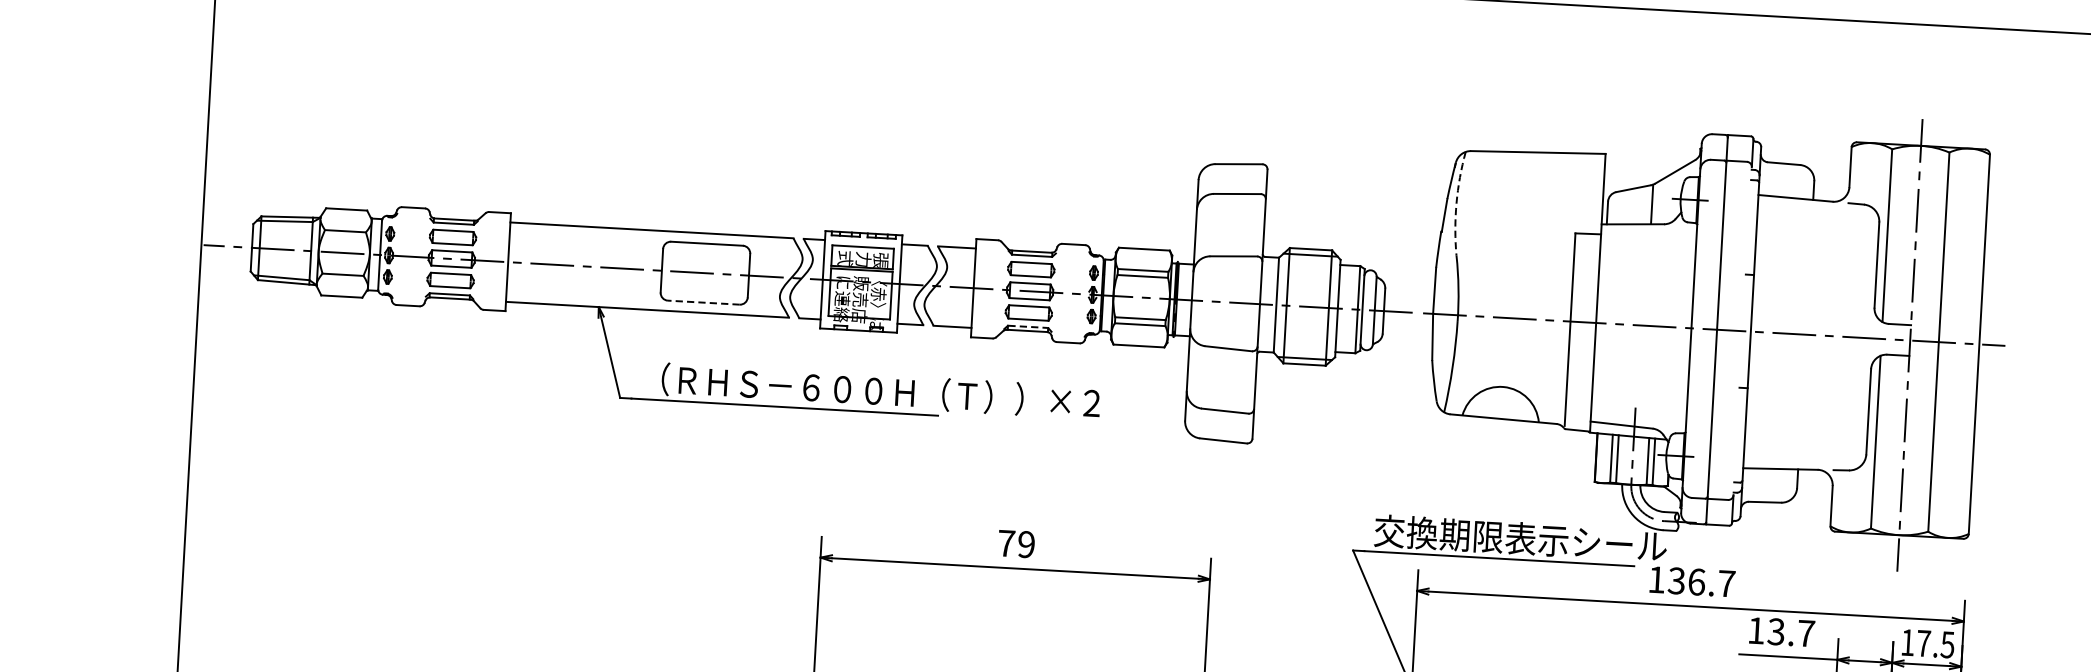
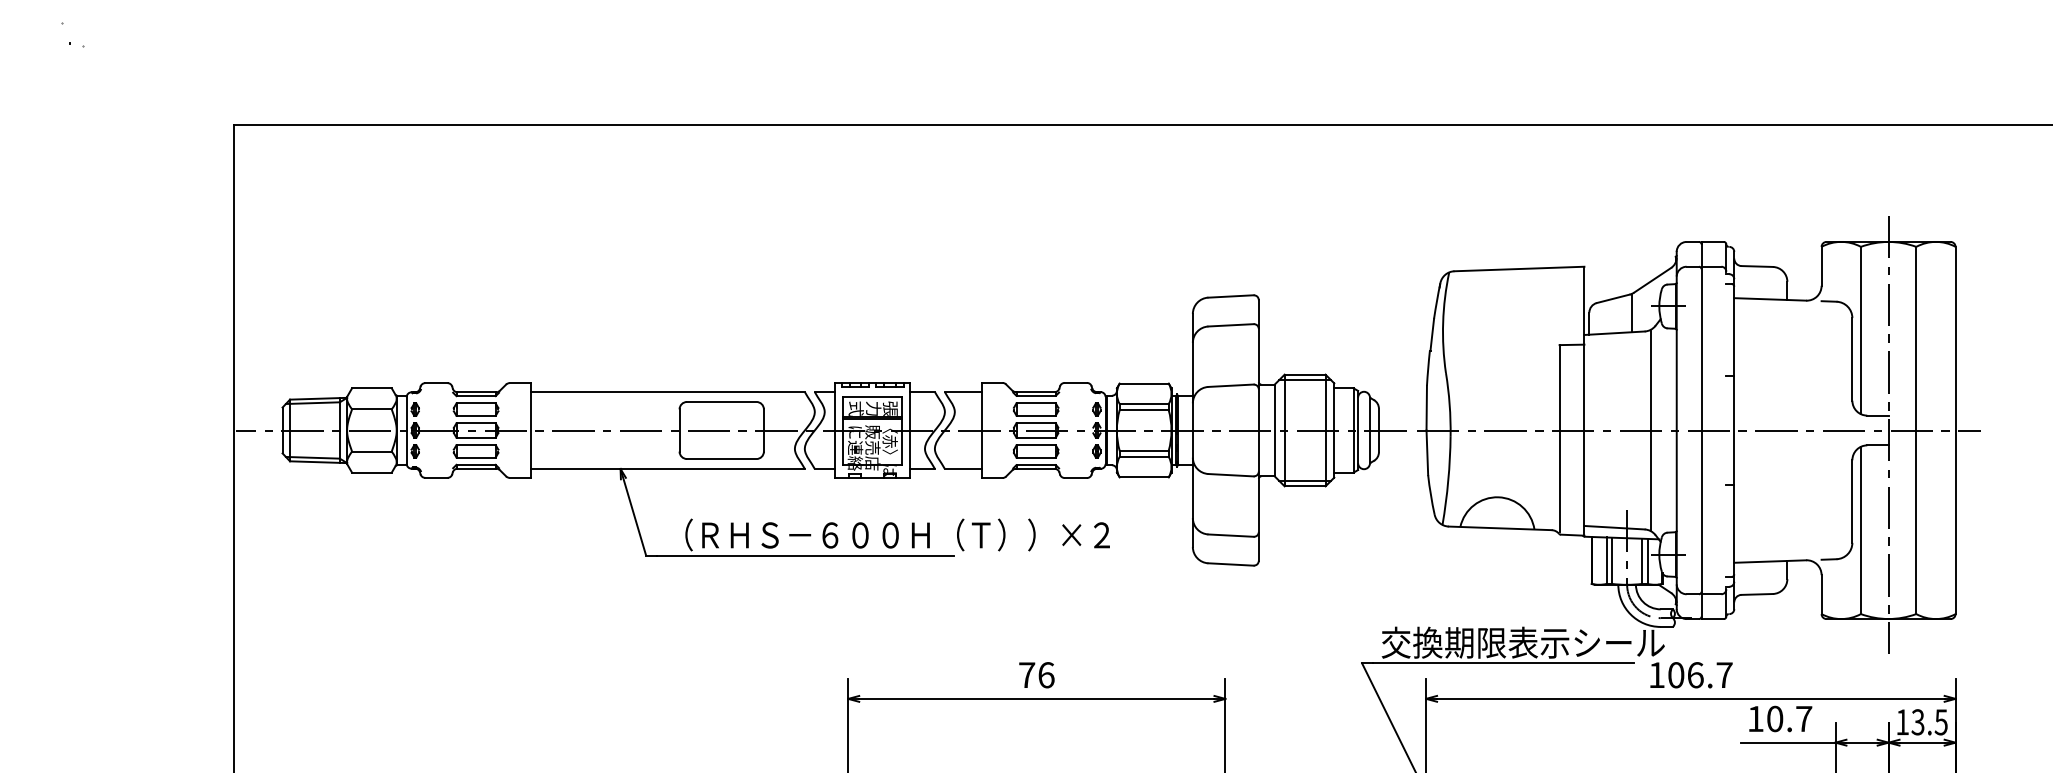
arc: (1456, 203) -> (1443, 322), dashed -> solid
line: (703, 303) -> (721, 459), dashed -> solid
line: (1028, 326) -> (1036, 464), dashed -> solid
line: (1665, 326) -> (1651, 430), added
text: (1026, 544) -> (1046, 675), 79 -> 76
text: (1677, 581) -> (1676, 675), 136.7 -> 106.7
text: (1775, 631) -> (1774, 718), 13.7 -> 10.7
text: (1923, 643) -> (1917, 722), 17.5 -> 13.5

